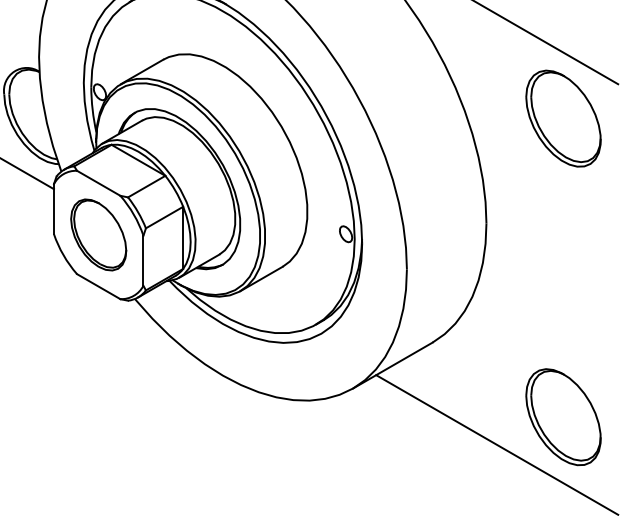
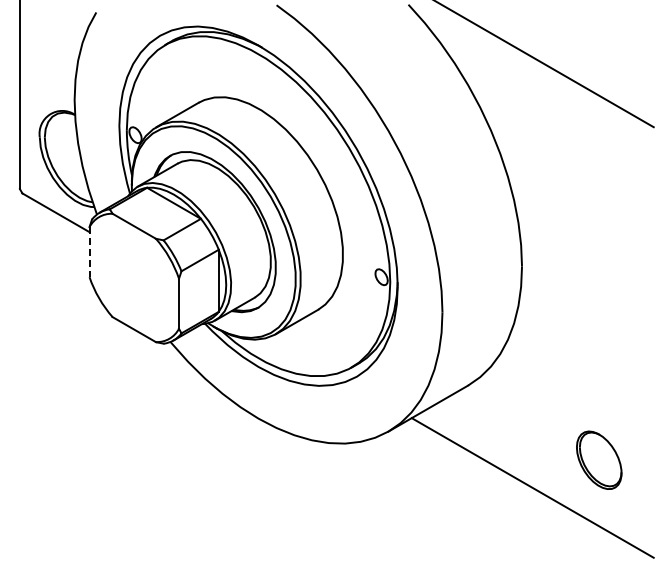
part: (563, 118) -> (599, 161), removed
line: (53, 209) -> (89, 252), solid -> dashed
part: (97, 234) -> (133, 277), removed
part: (563, 417) -> (599, 460), size x0.6

